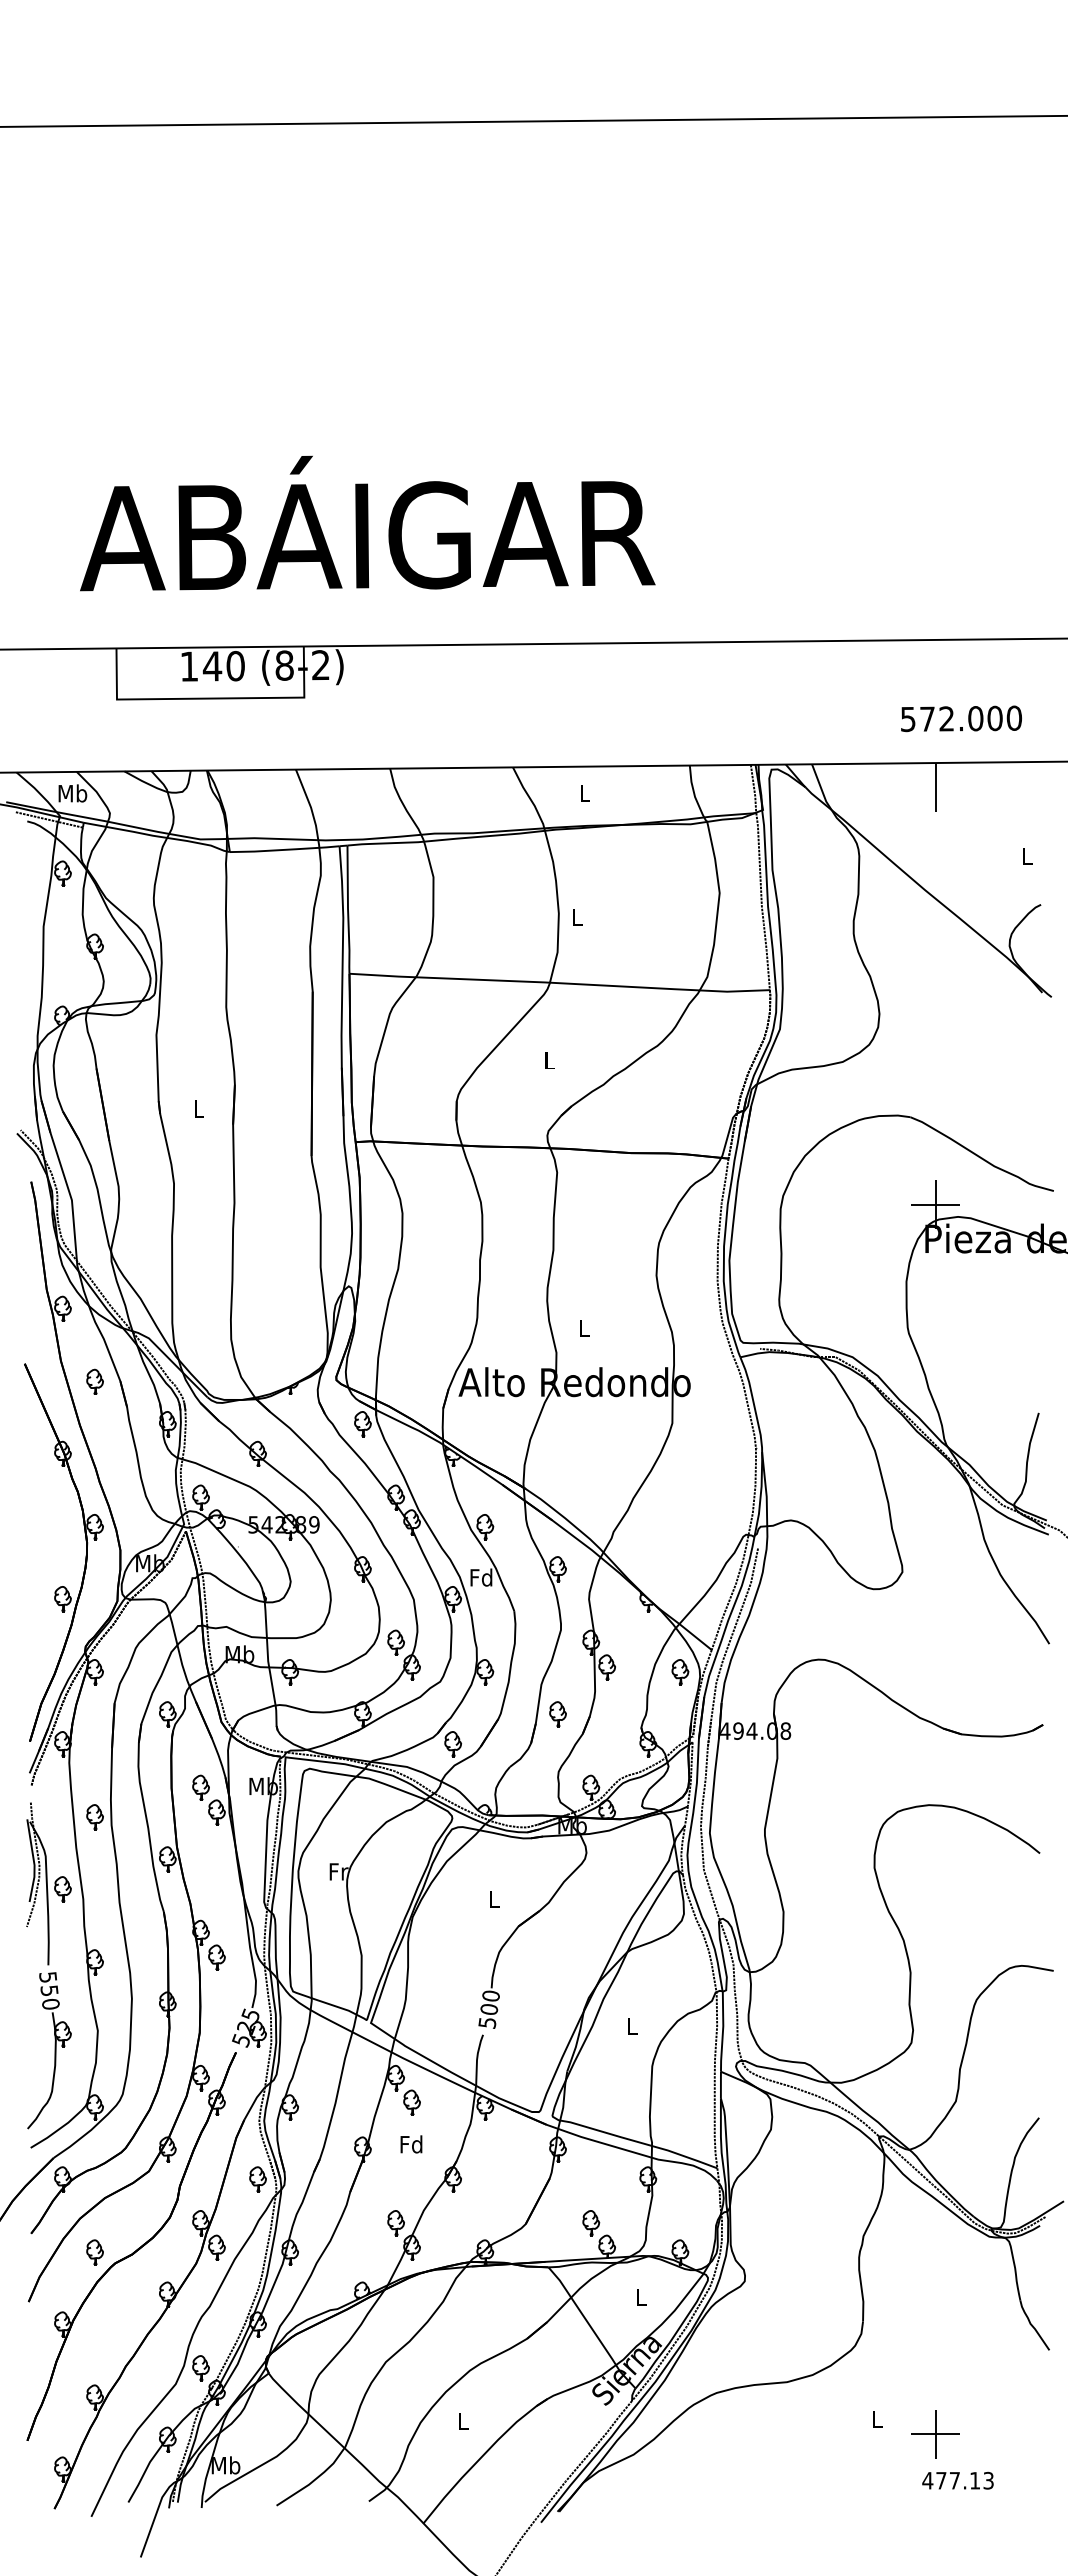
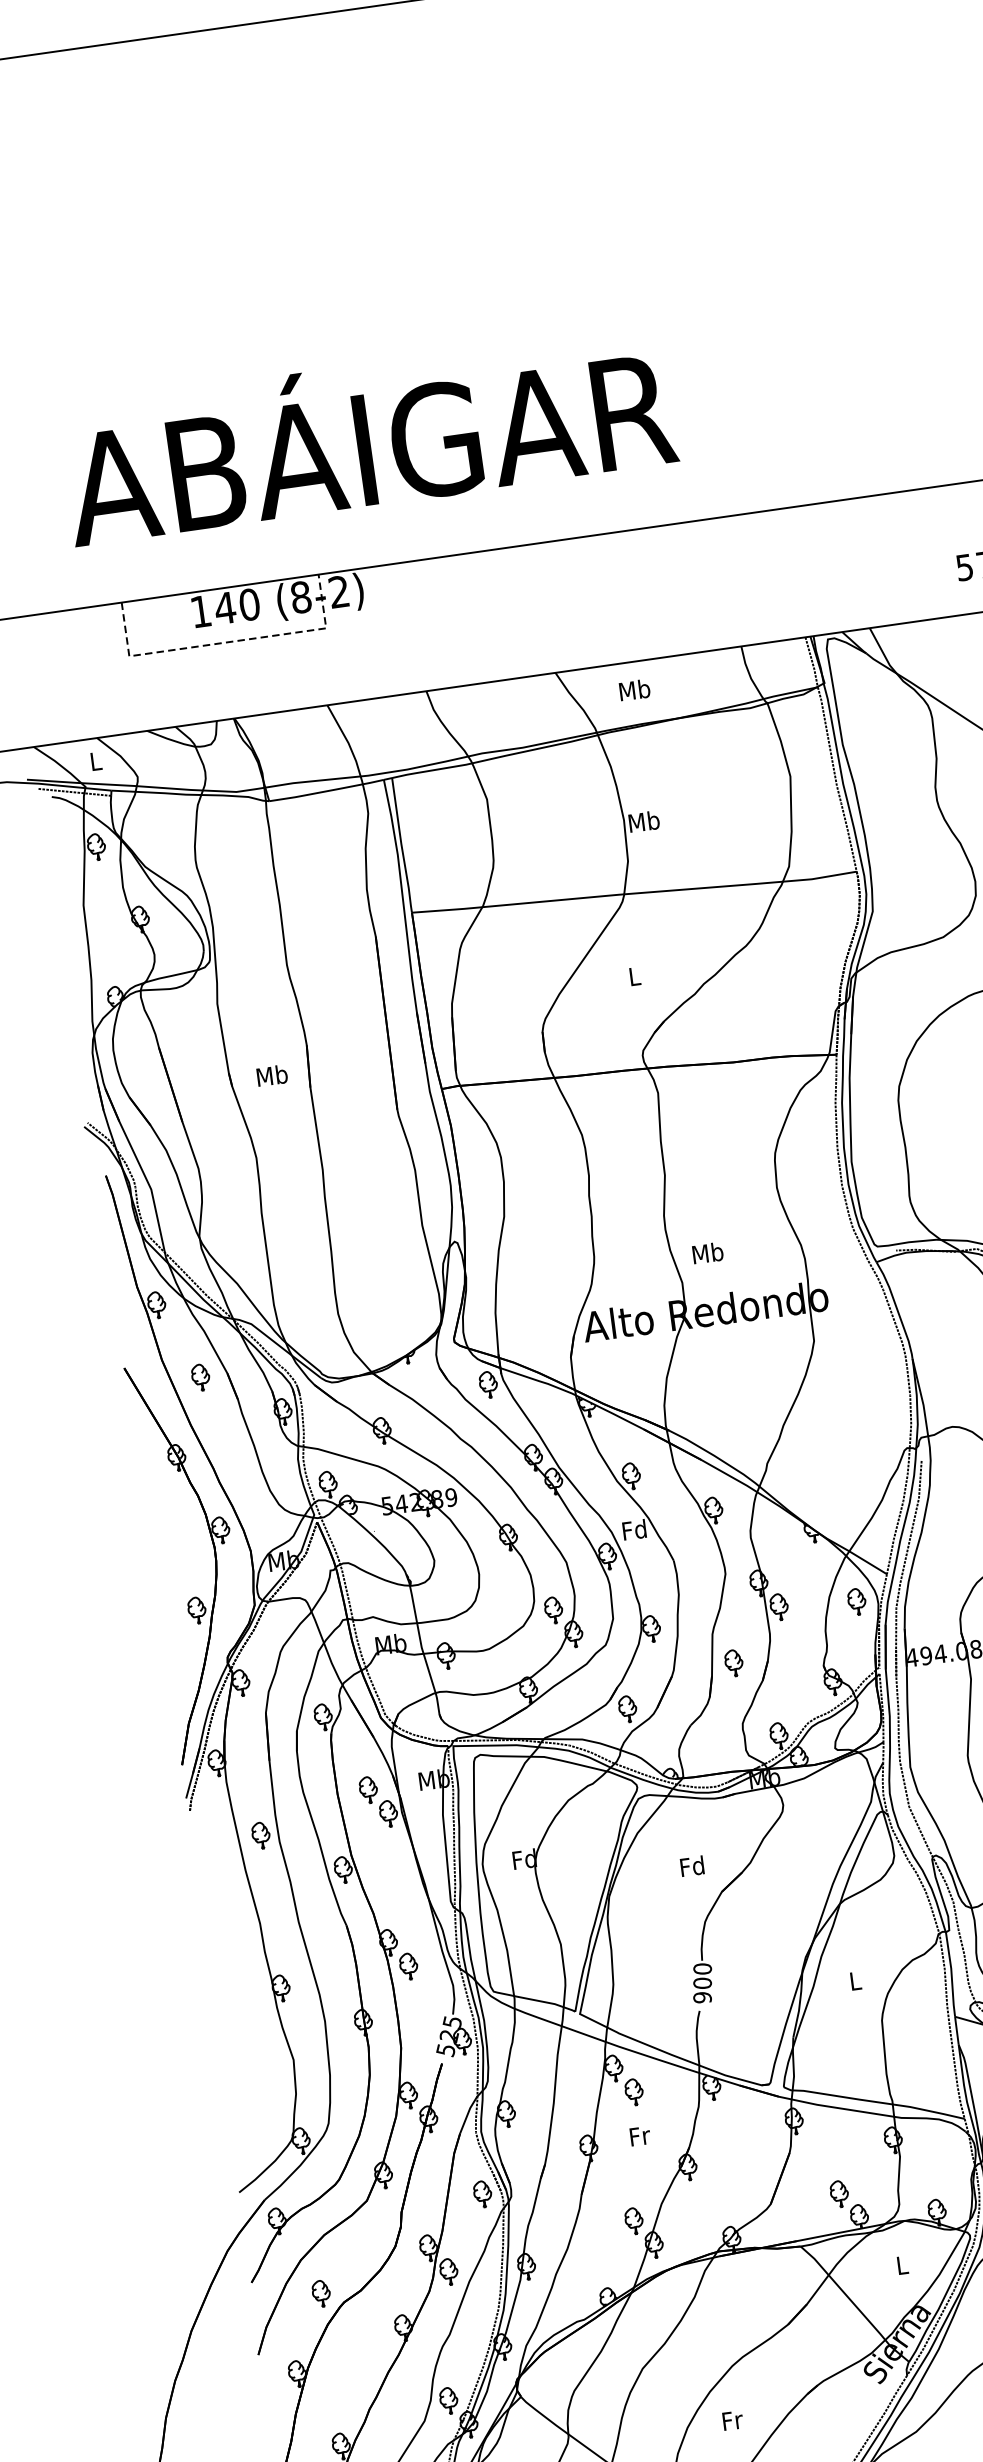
line: (210, 698) -> (227, 642), solid -> dashed
text: (72, 793) -> (95, 761), Mb -> L
text: (584, 793) -> (634, 690), L -> Mb
text: (577, 917) -> (644, 821), L -> Mb
text: (198, 1108) -> (271, 1075), L -> Mb
text: (583, 1328) -> (707, 1253), L -> Mb
text: (338, 1871) -> (524, 1859), Fr -> Fd
text: (493, 1898) -> (691, 1865), L -> Fd
part: (48, 1965) -> (232, 1998), removed
text: (487, 2022) -> (702, 1997), 500 -> 900
text: (411, 2144) -> (639, 2136), Fd -> Fr
text: (463, 2421) -> (732, 2420), L -> Fr

